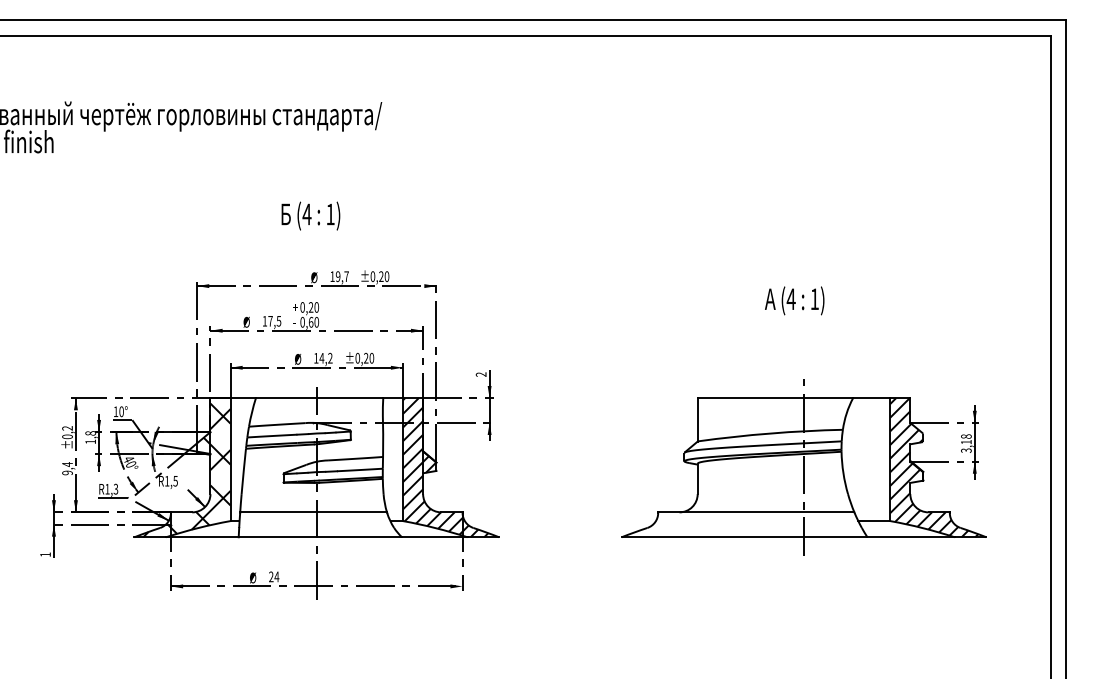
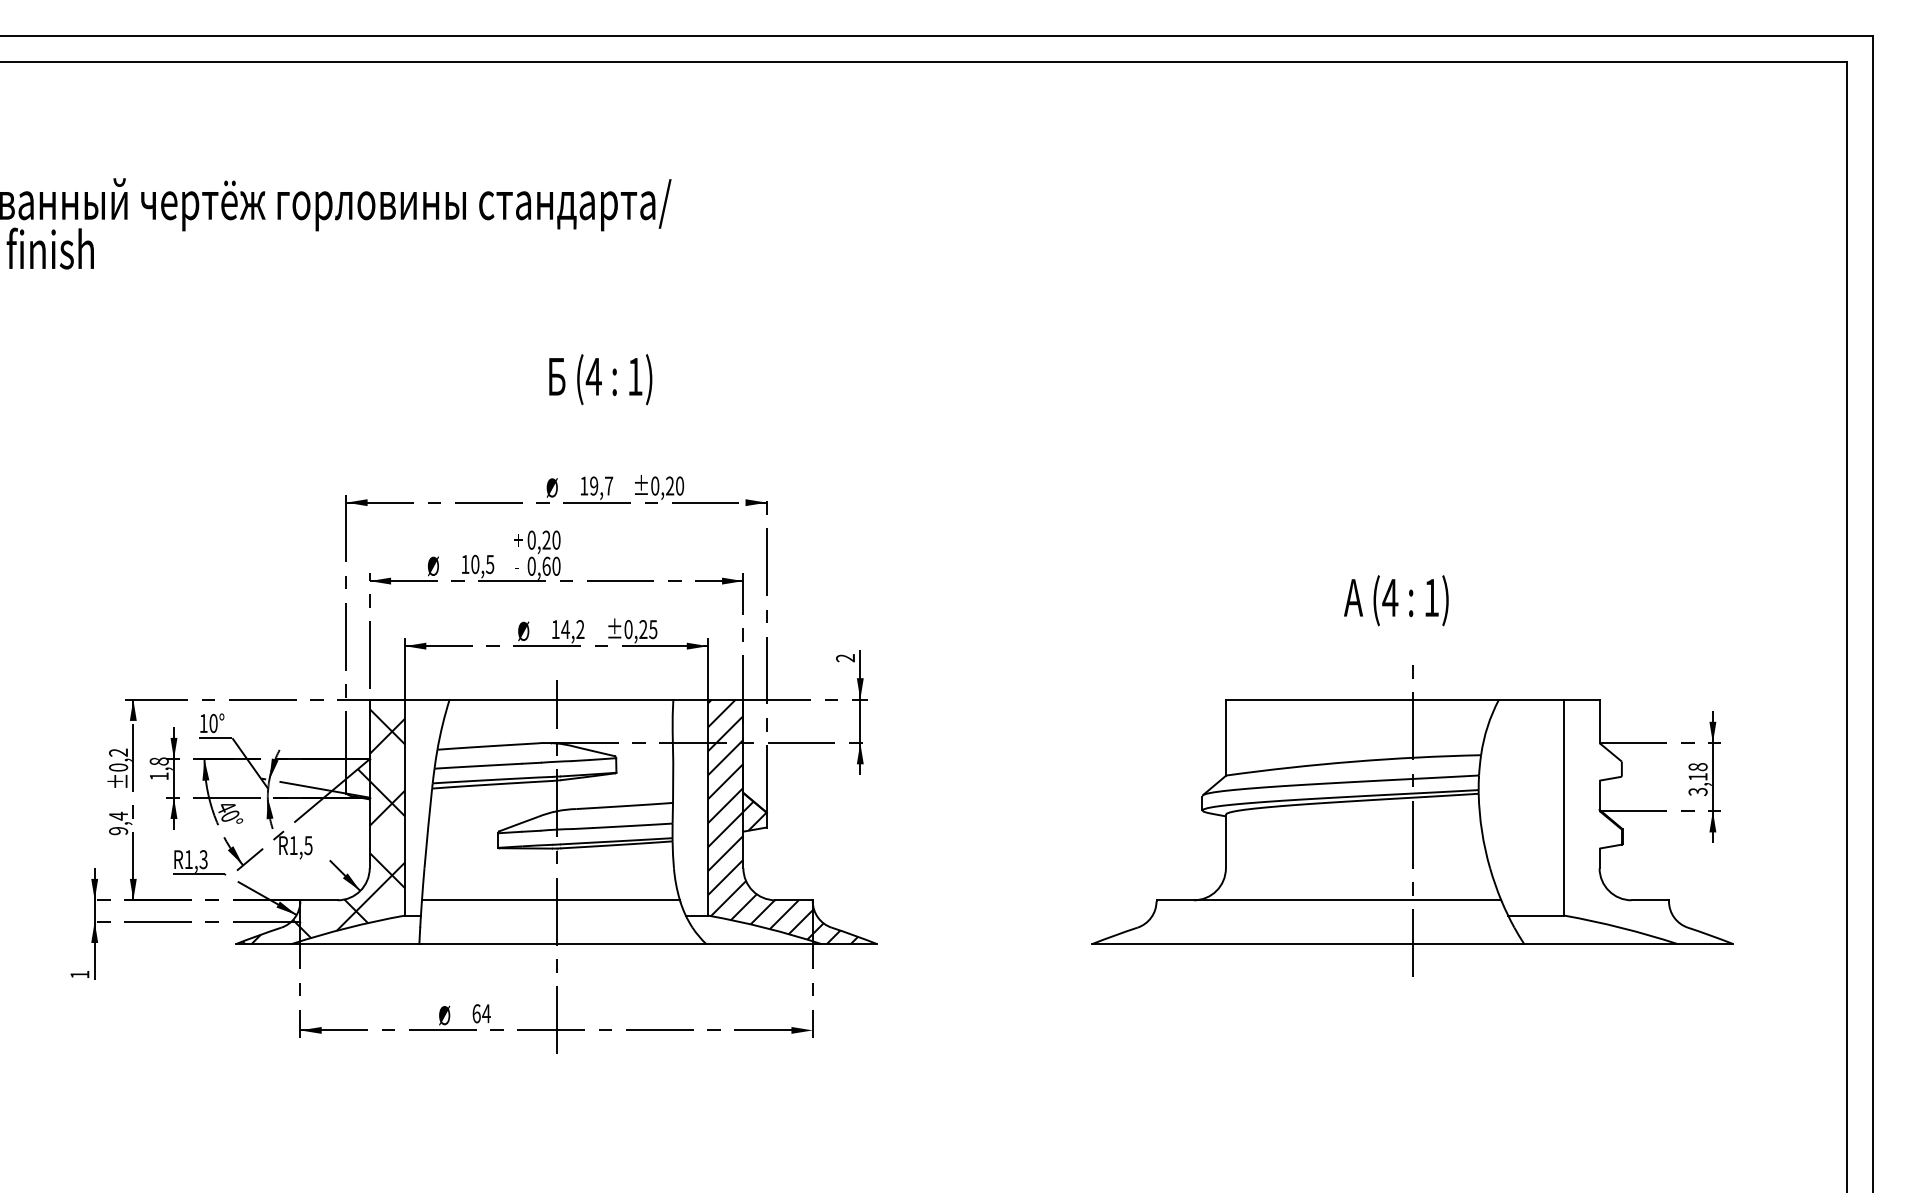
text: (310, 215) -> (599, 378), moved
text: (794, 300) -> (1396, 600), moved
text: (270, 320) -> (475, 563), 17,5 -> 10,5
text: (371, 357) -> (652, 628), ±0,20 -> ±0,25
hatch: (934, 467) -> (1642, 821), removed
text: (271, 576) -> (476, 1012), 24 -> 64

